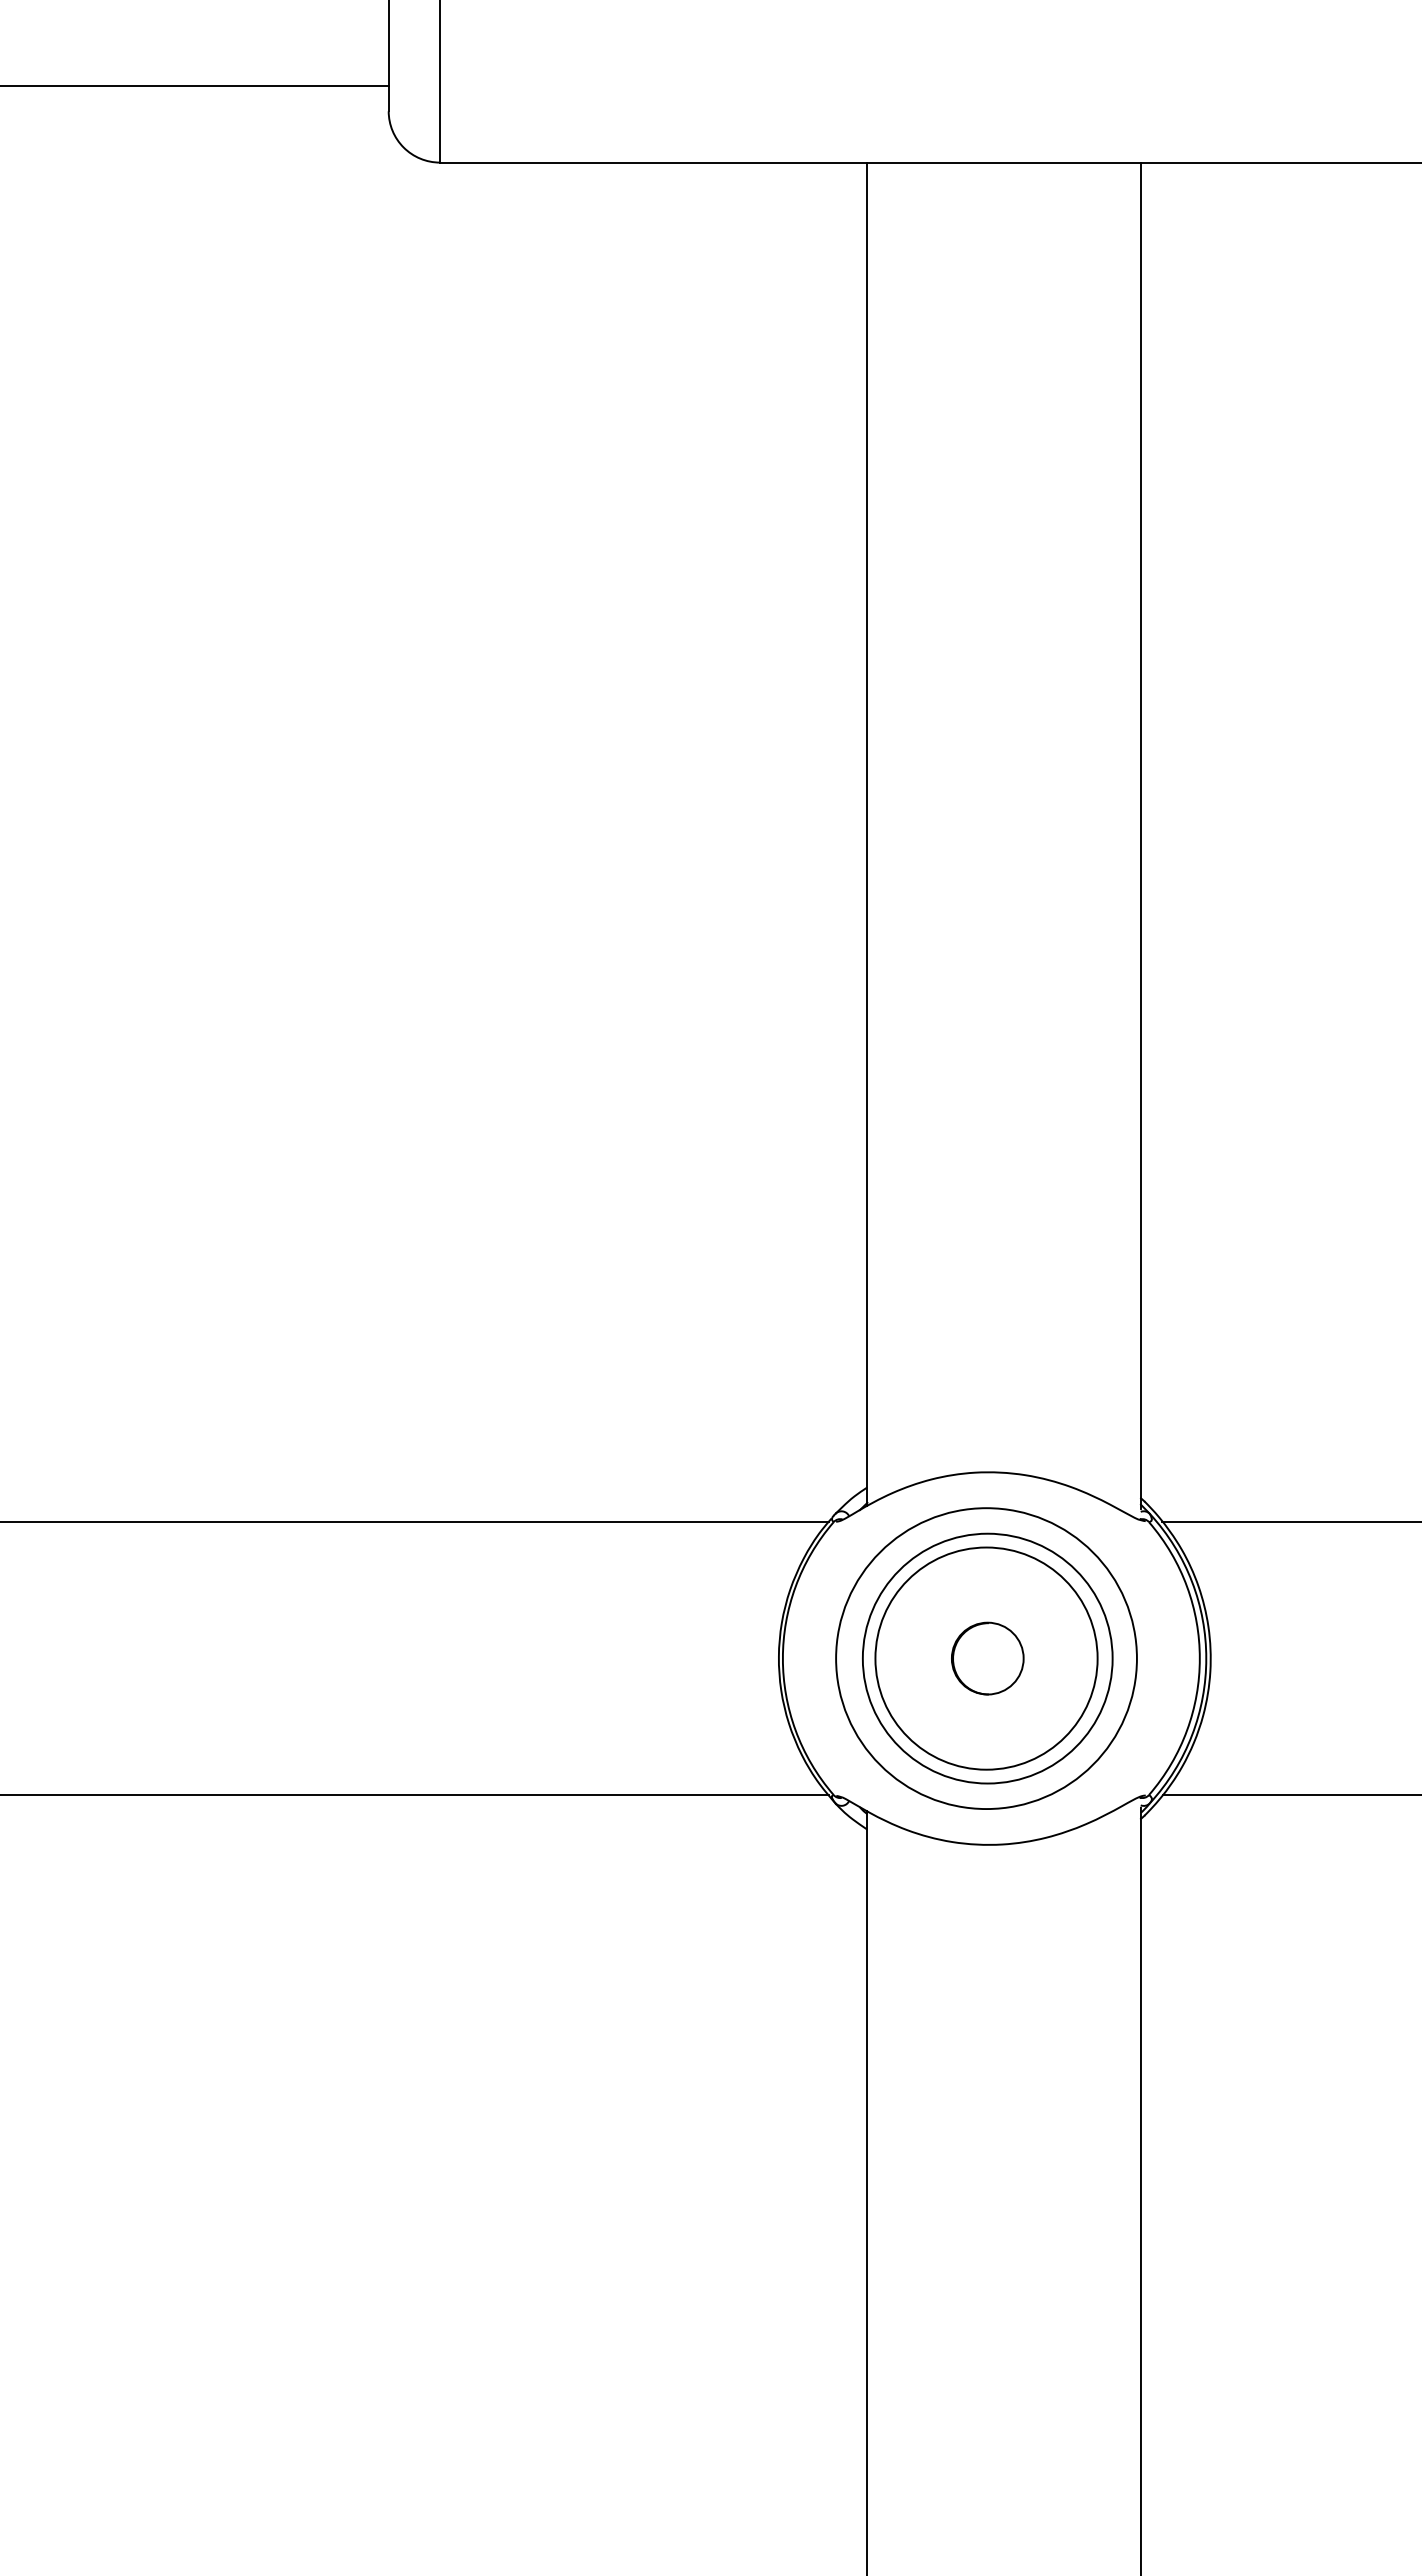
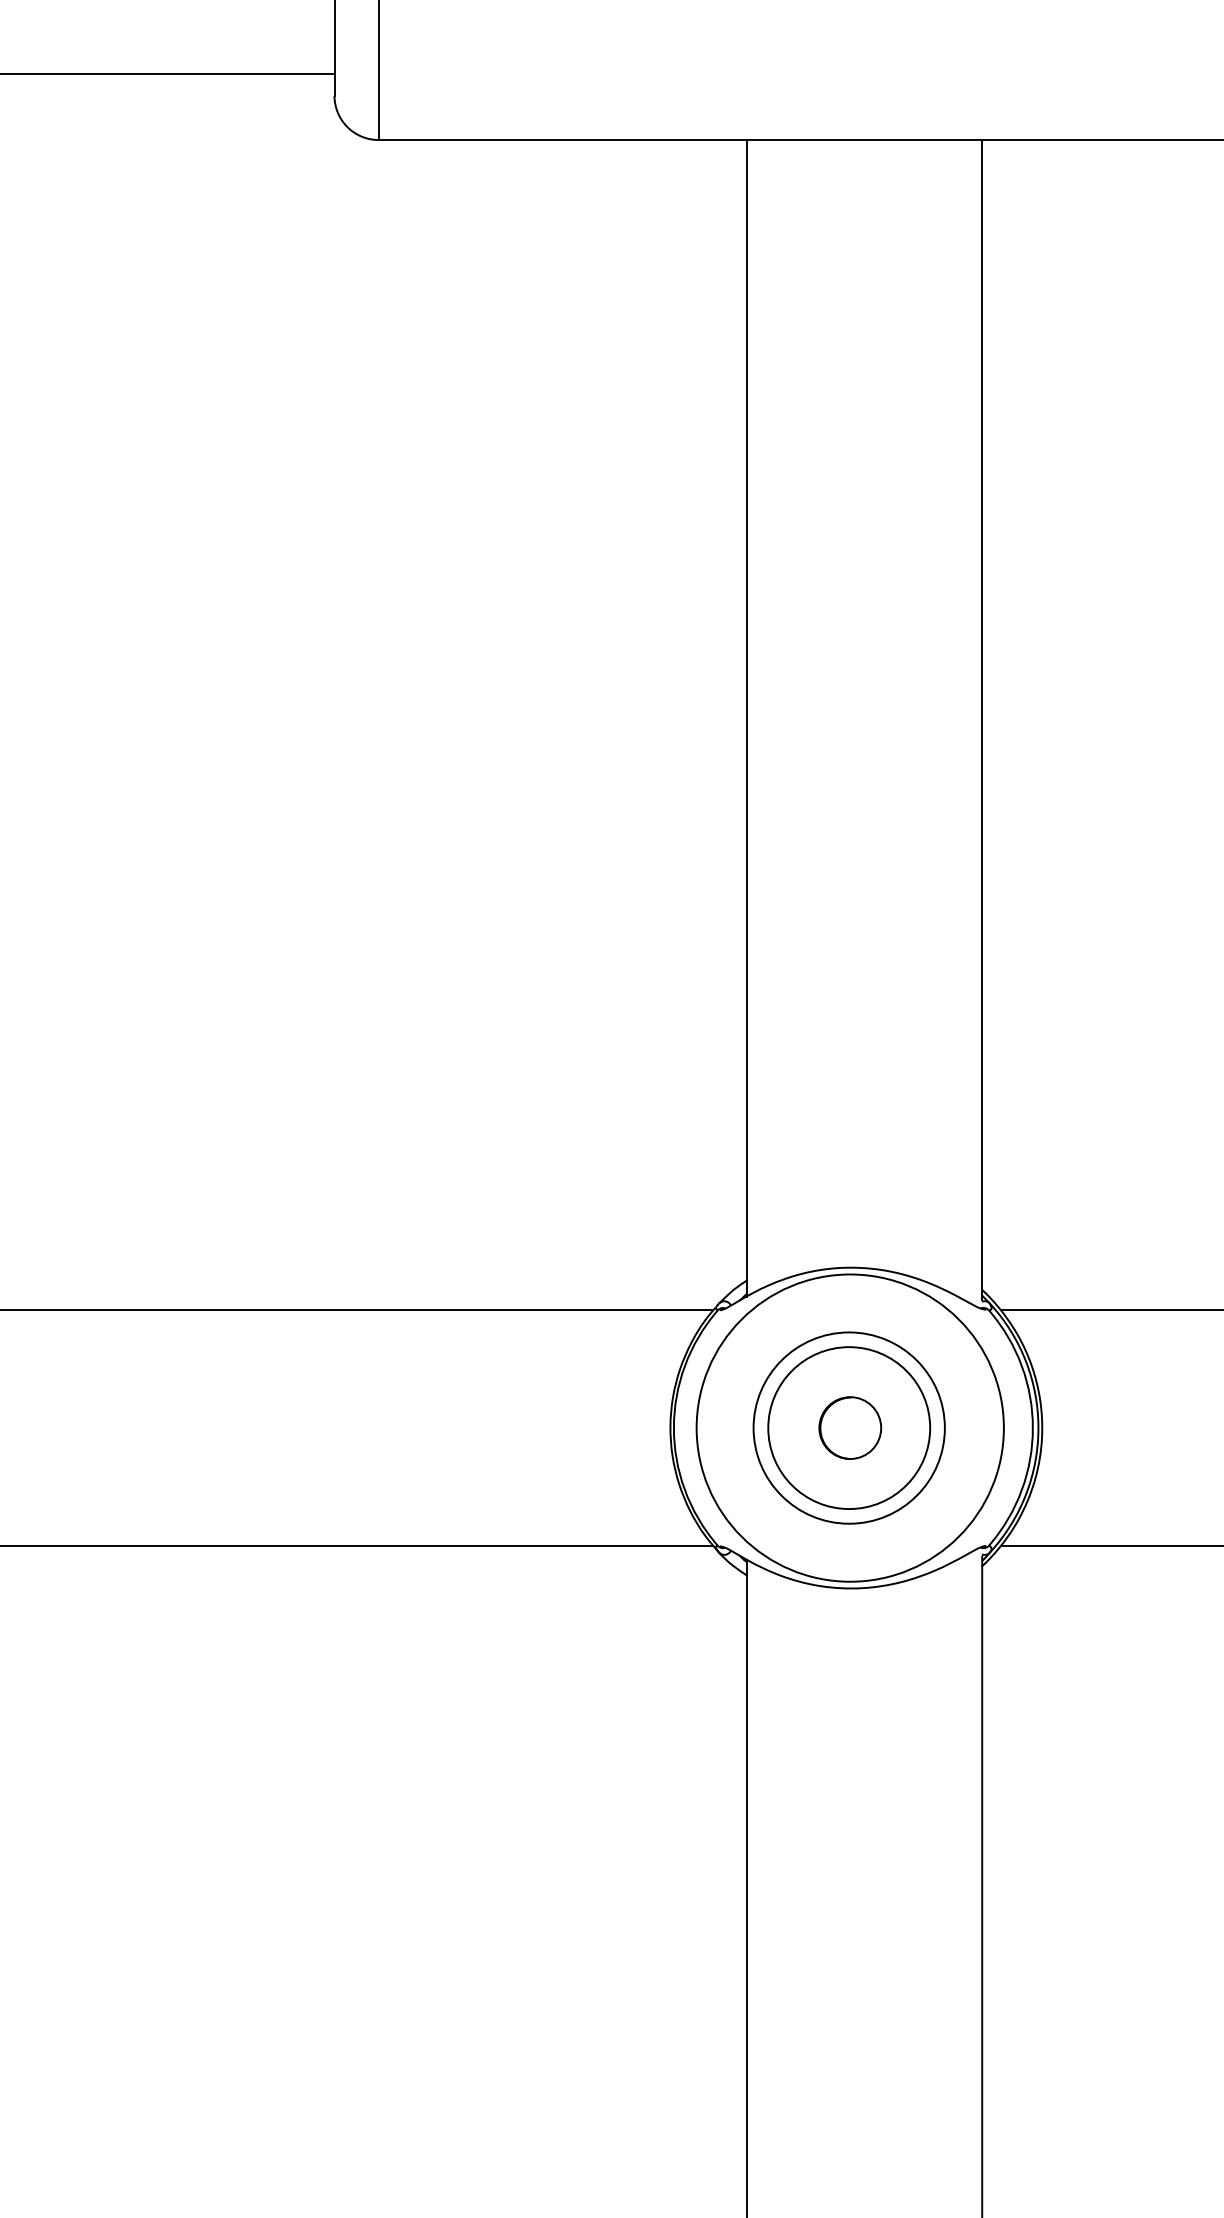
circle: (986, 1658) -> (849, 1428), size x0.62
circle: (987, 1658) -> (850, 1428), size x1.43

